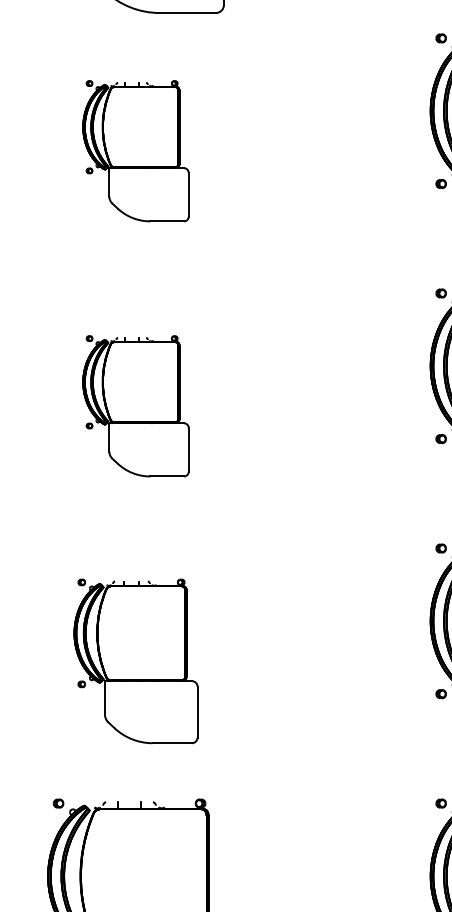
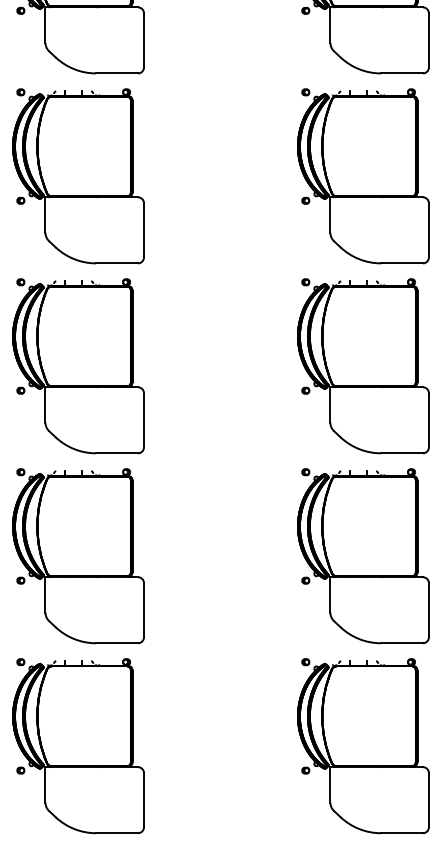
part: (135, 151) -> (78, 176), size x1.67
part: (135, 406) -> (78, 366), size x1.67
part: (135, 661) -> (78, 556), size x1.43

